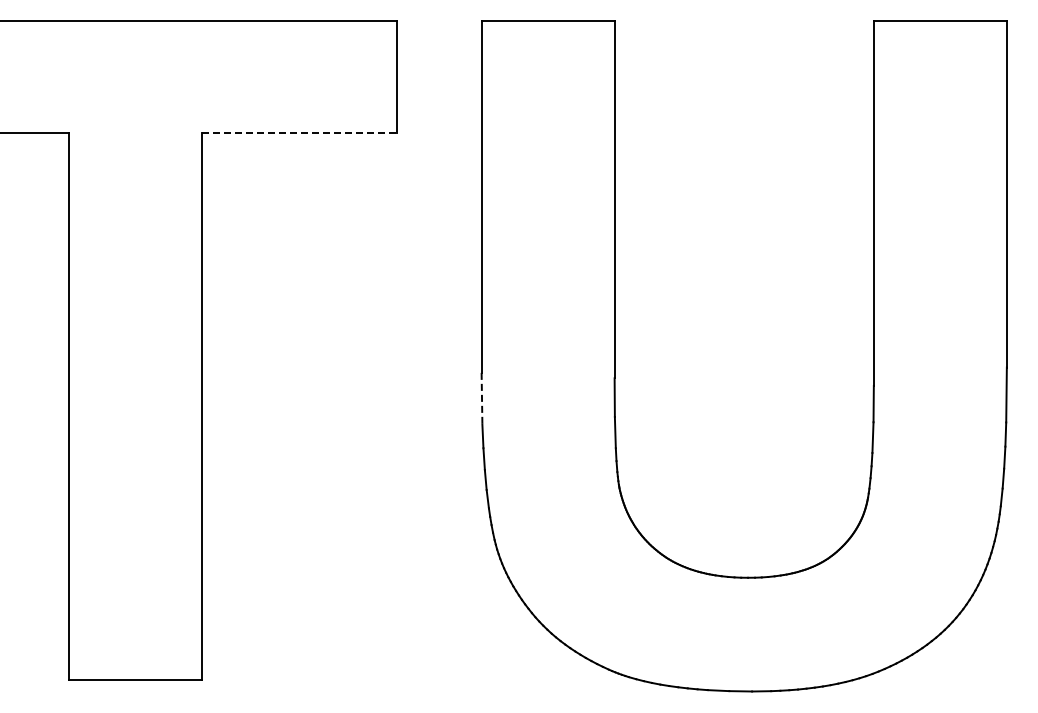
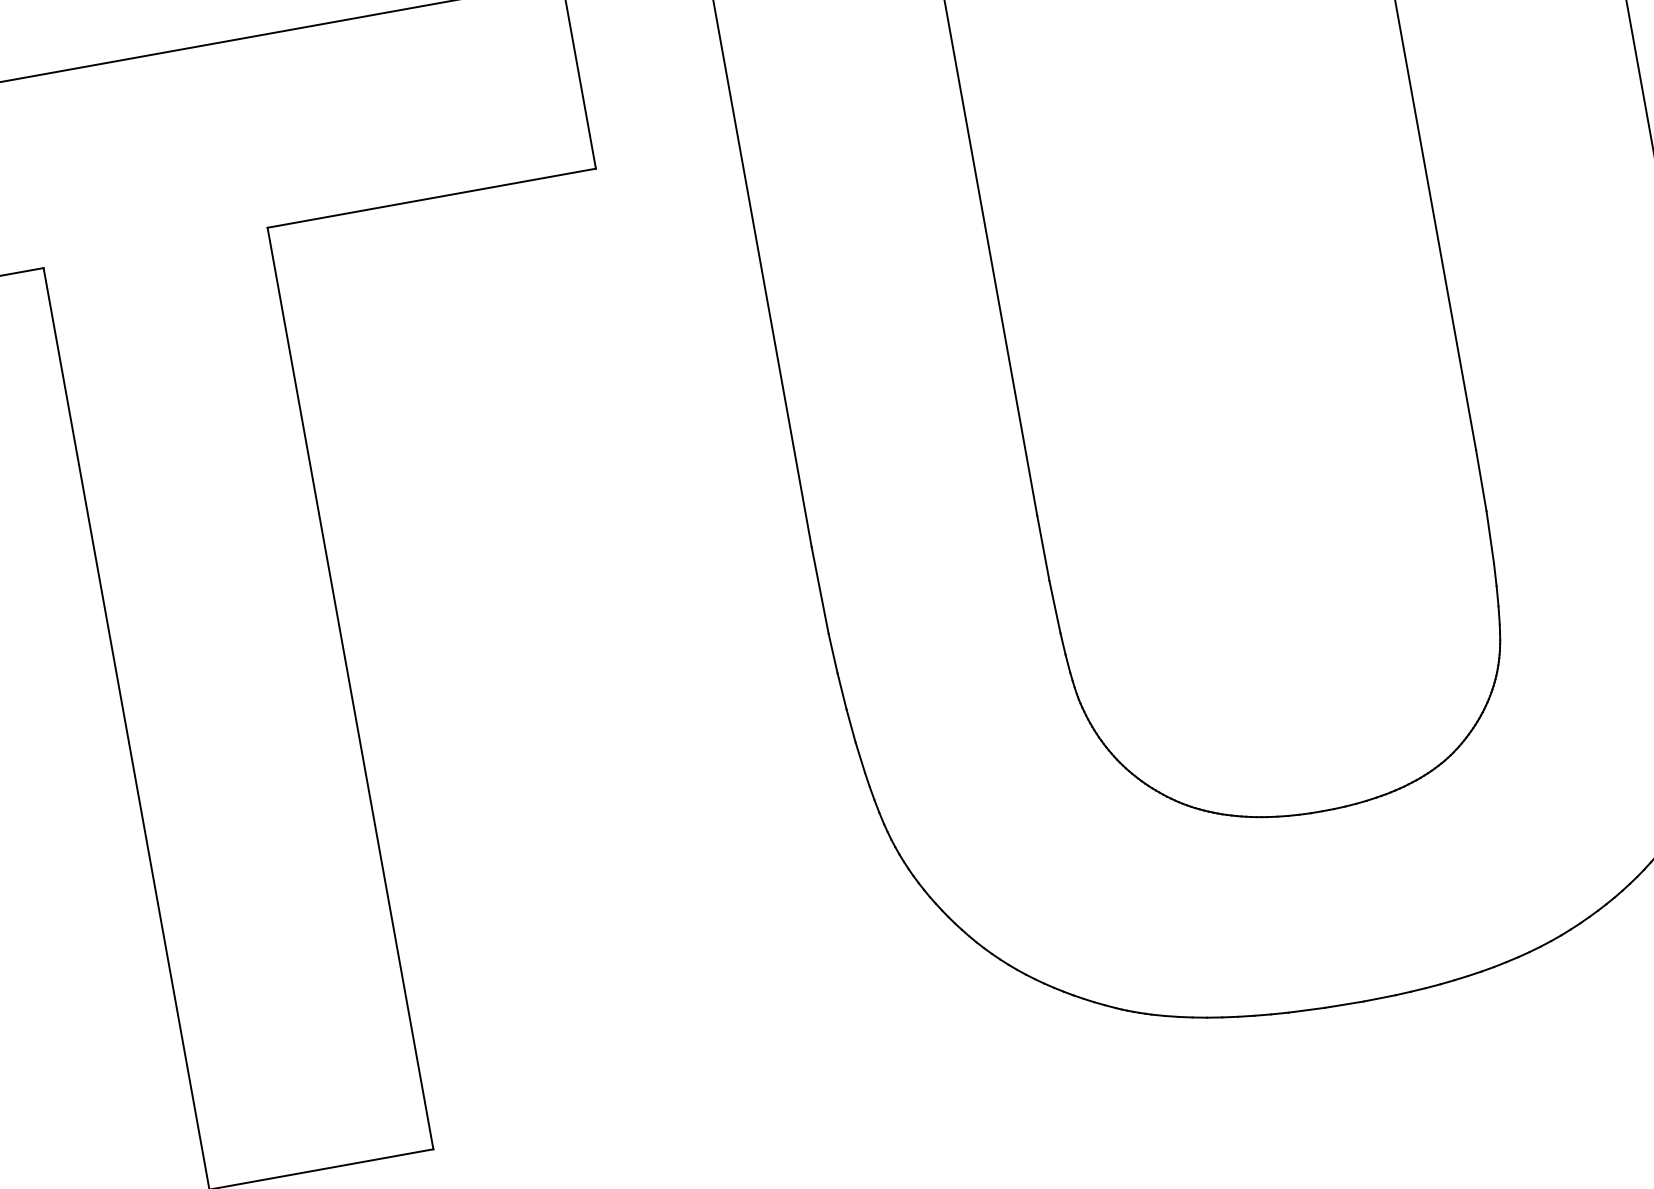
line: (299, 132) -> (432, 197), dashed -> solid
line: (482, 398) -> (820, 589), dashed -> solid

